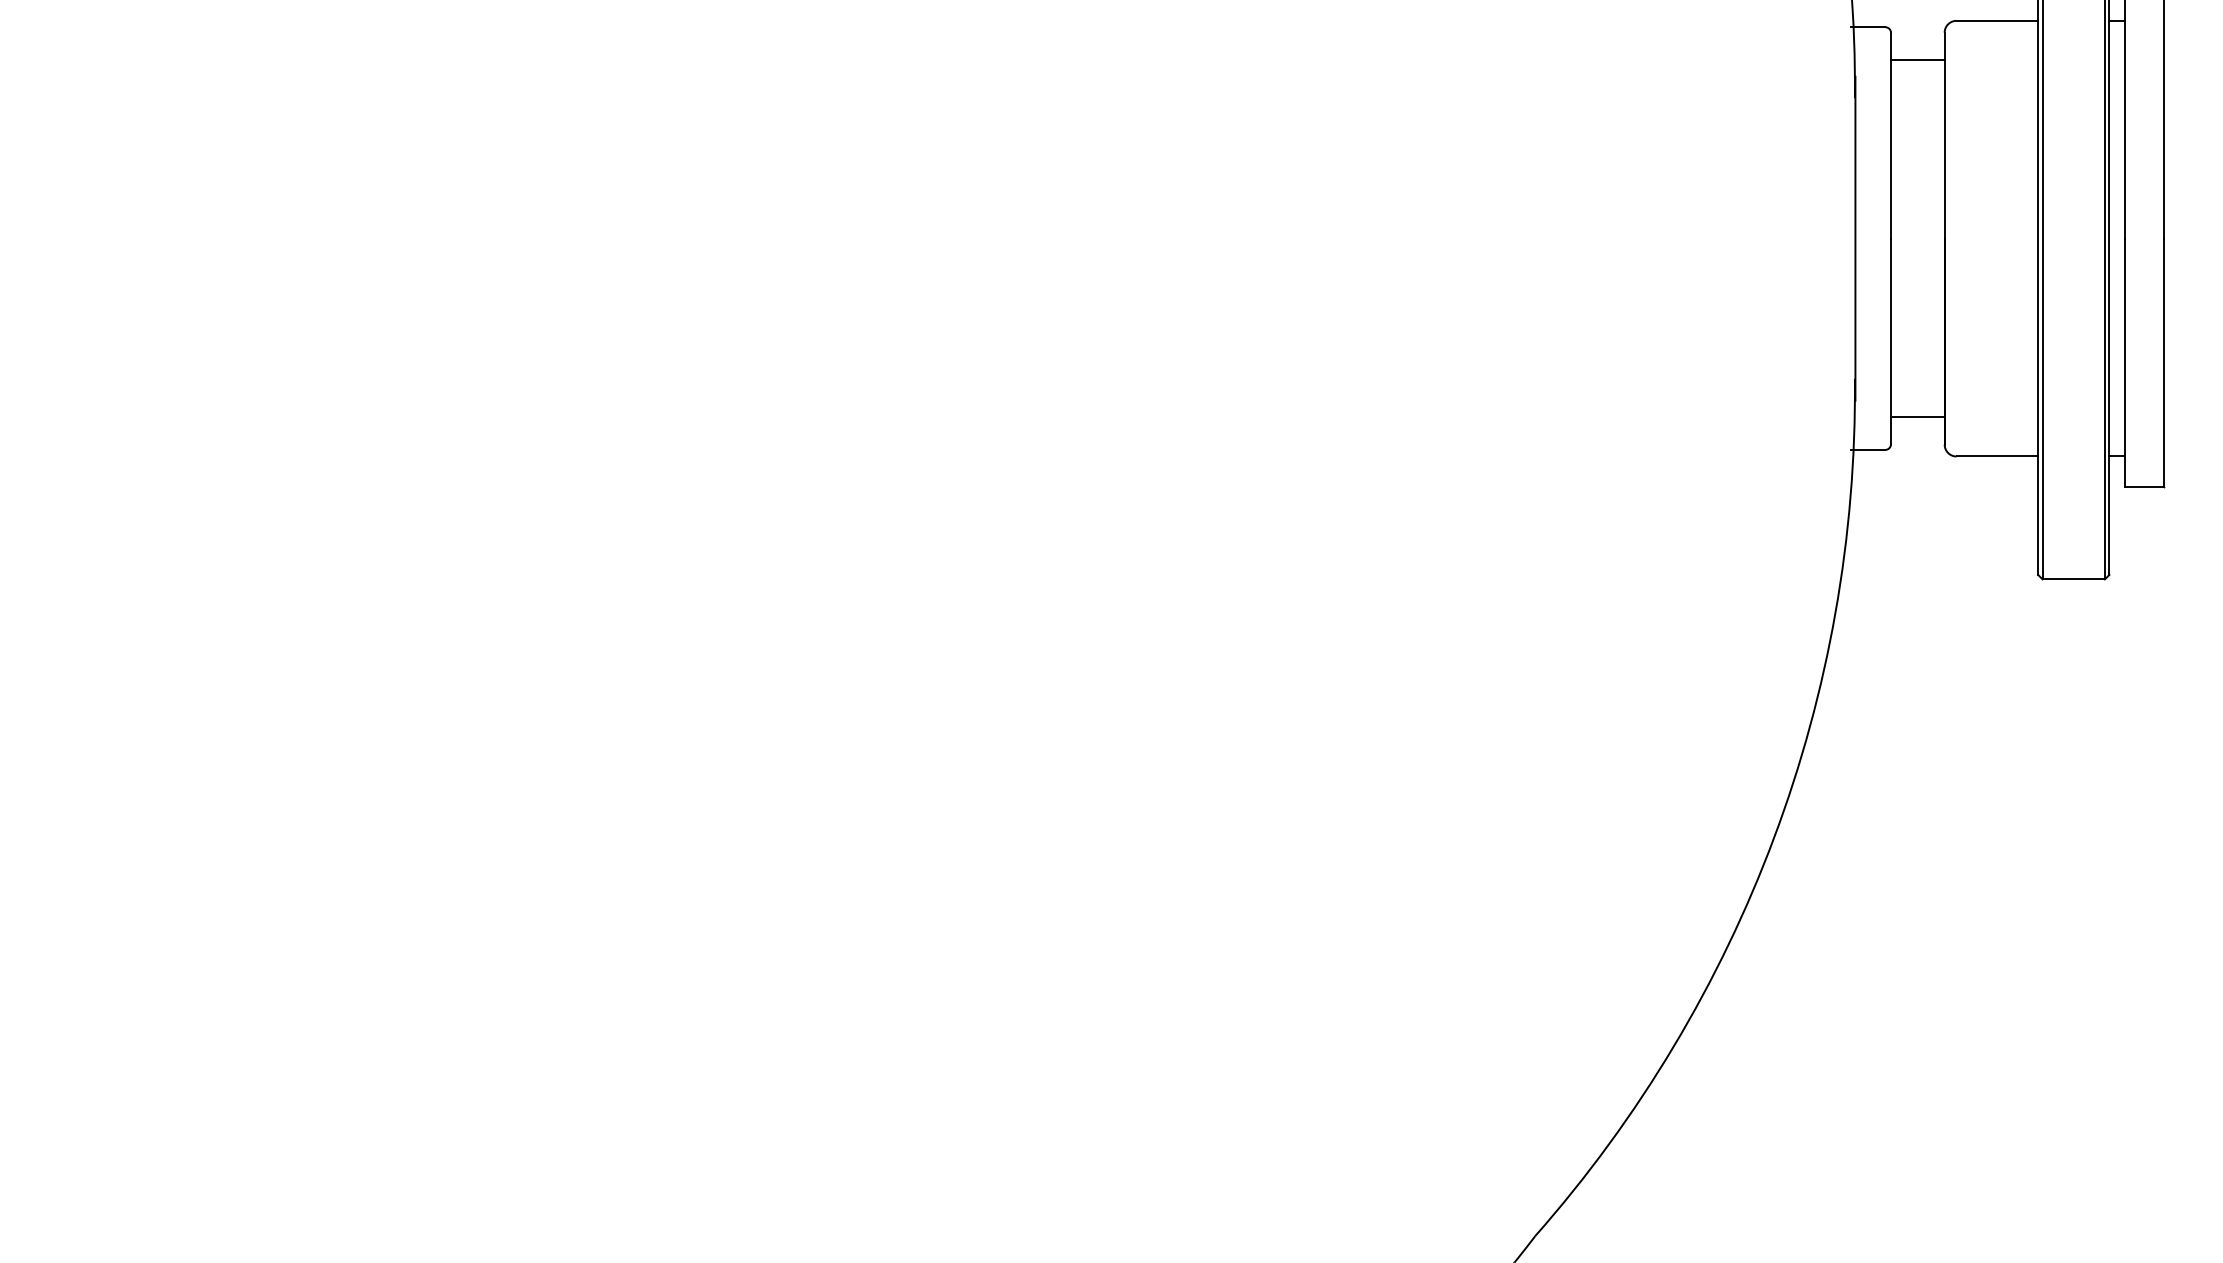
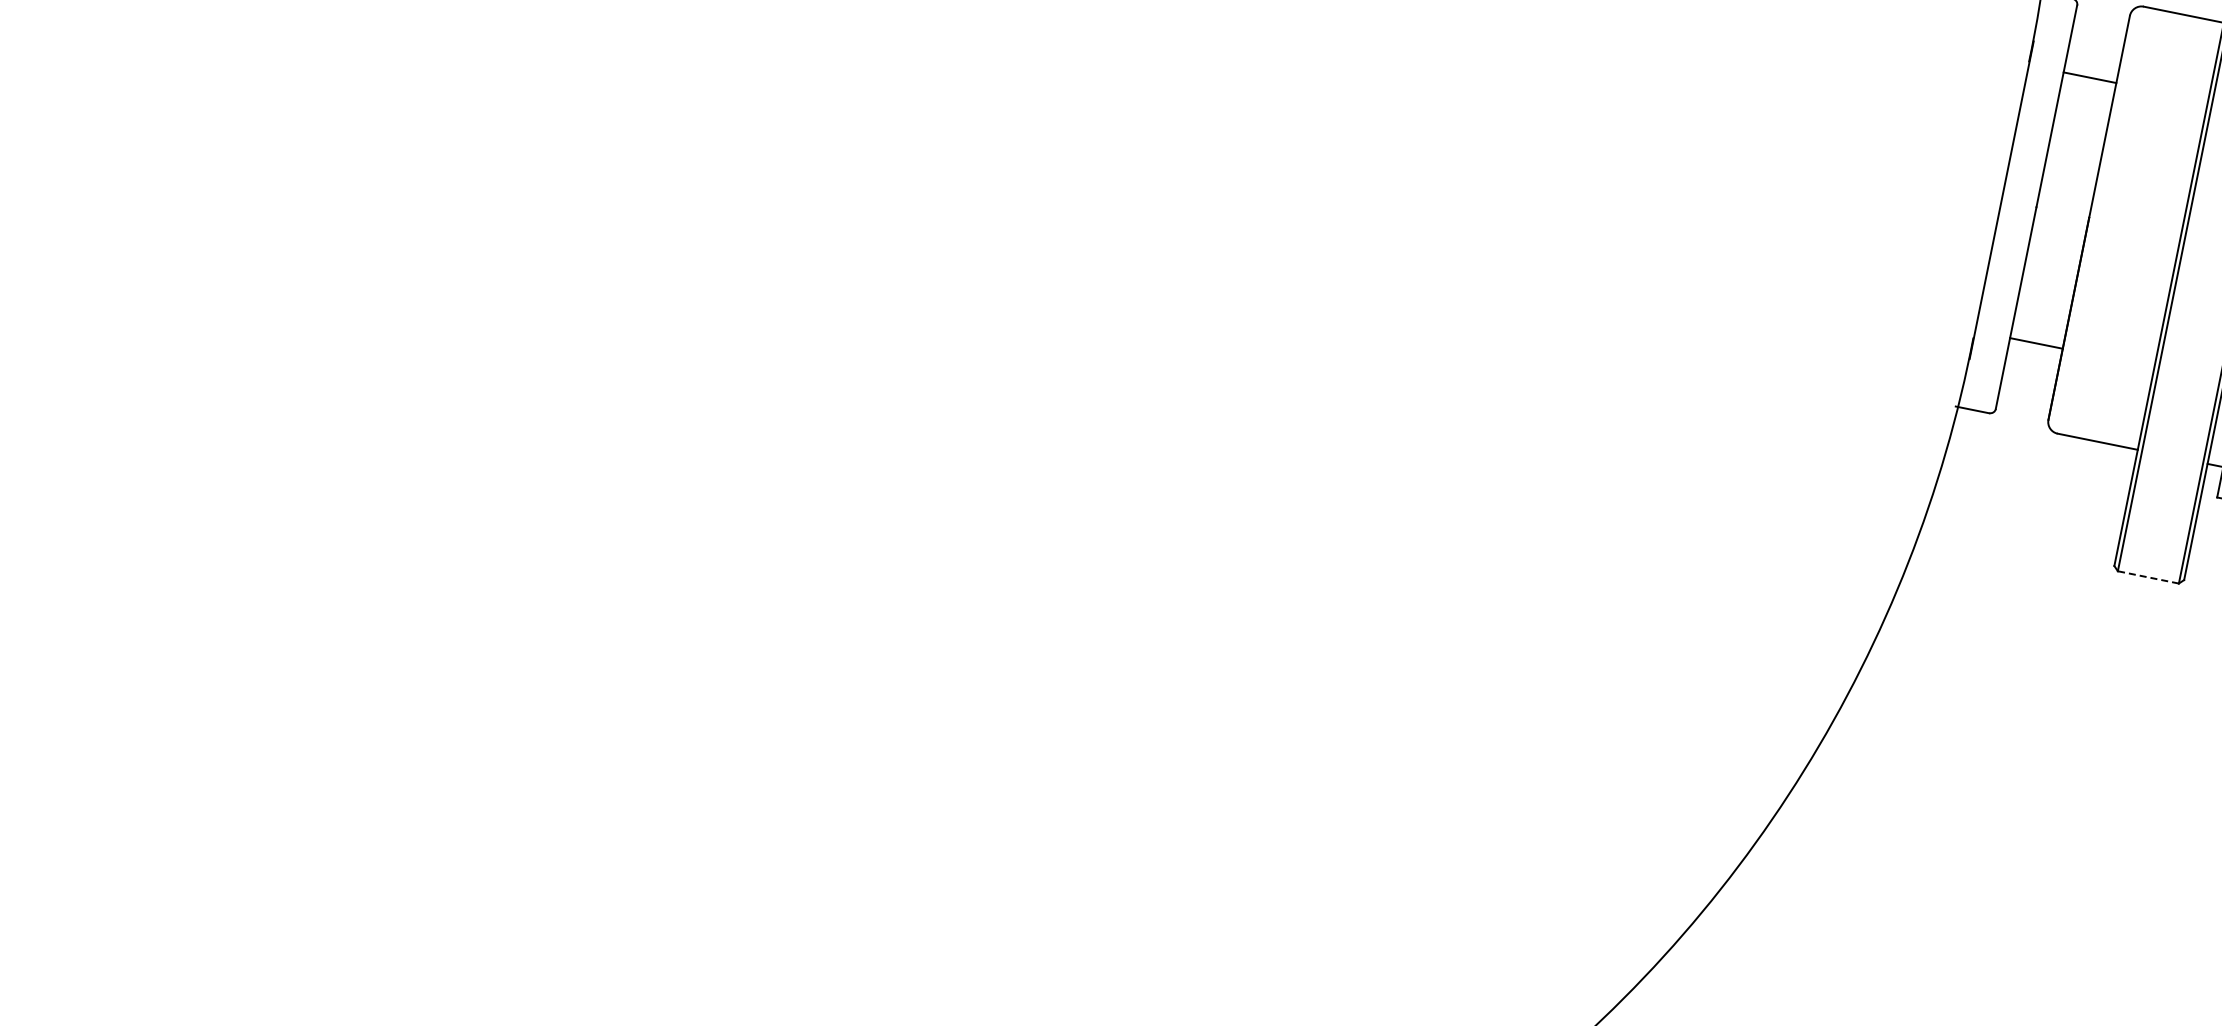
line: (1917, 60) -> (2089, 78), moved
line: (1917, 417) -> (2036, 343), moved
line: (2073, 579) -> (2148, 577), solid -> dashed

